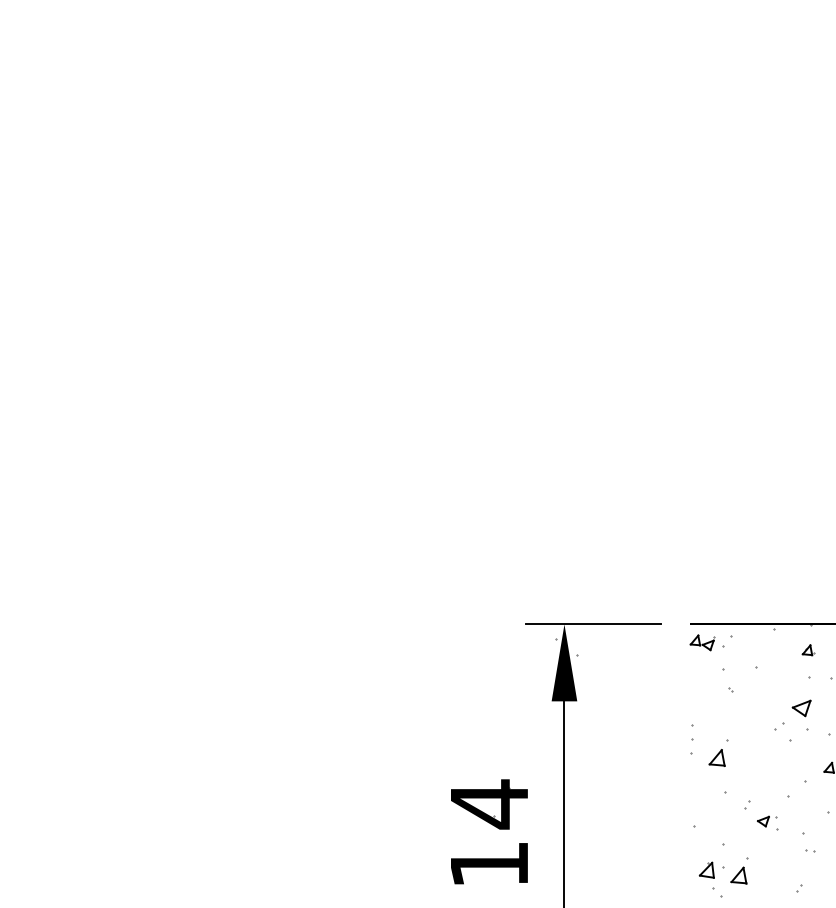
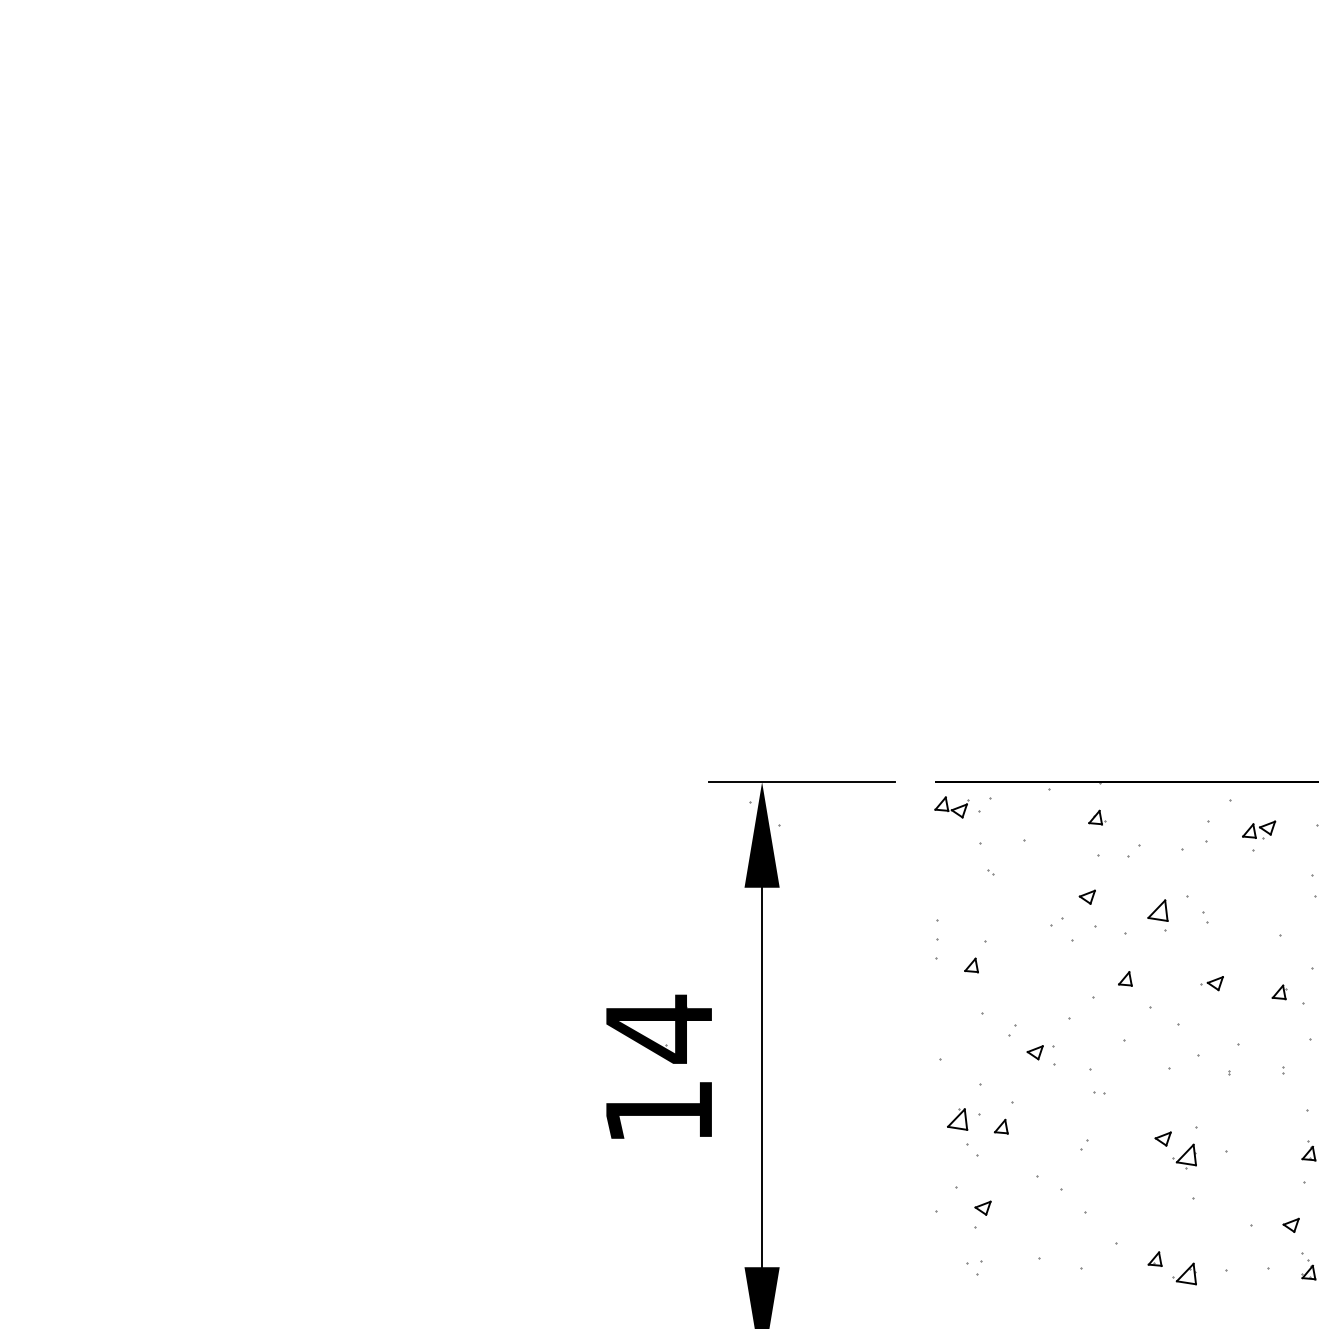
part: (800, 707) -> (1086, 896), size x0.62
part: (717, 758) -> (971, 965), size x0.62
part: (738, 875) -> (1000, 1126), size x0.62

